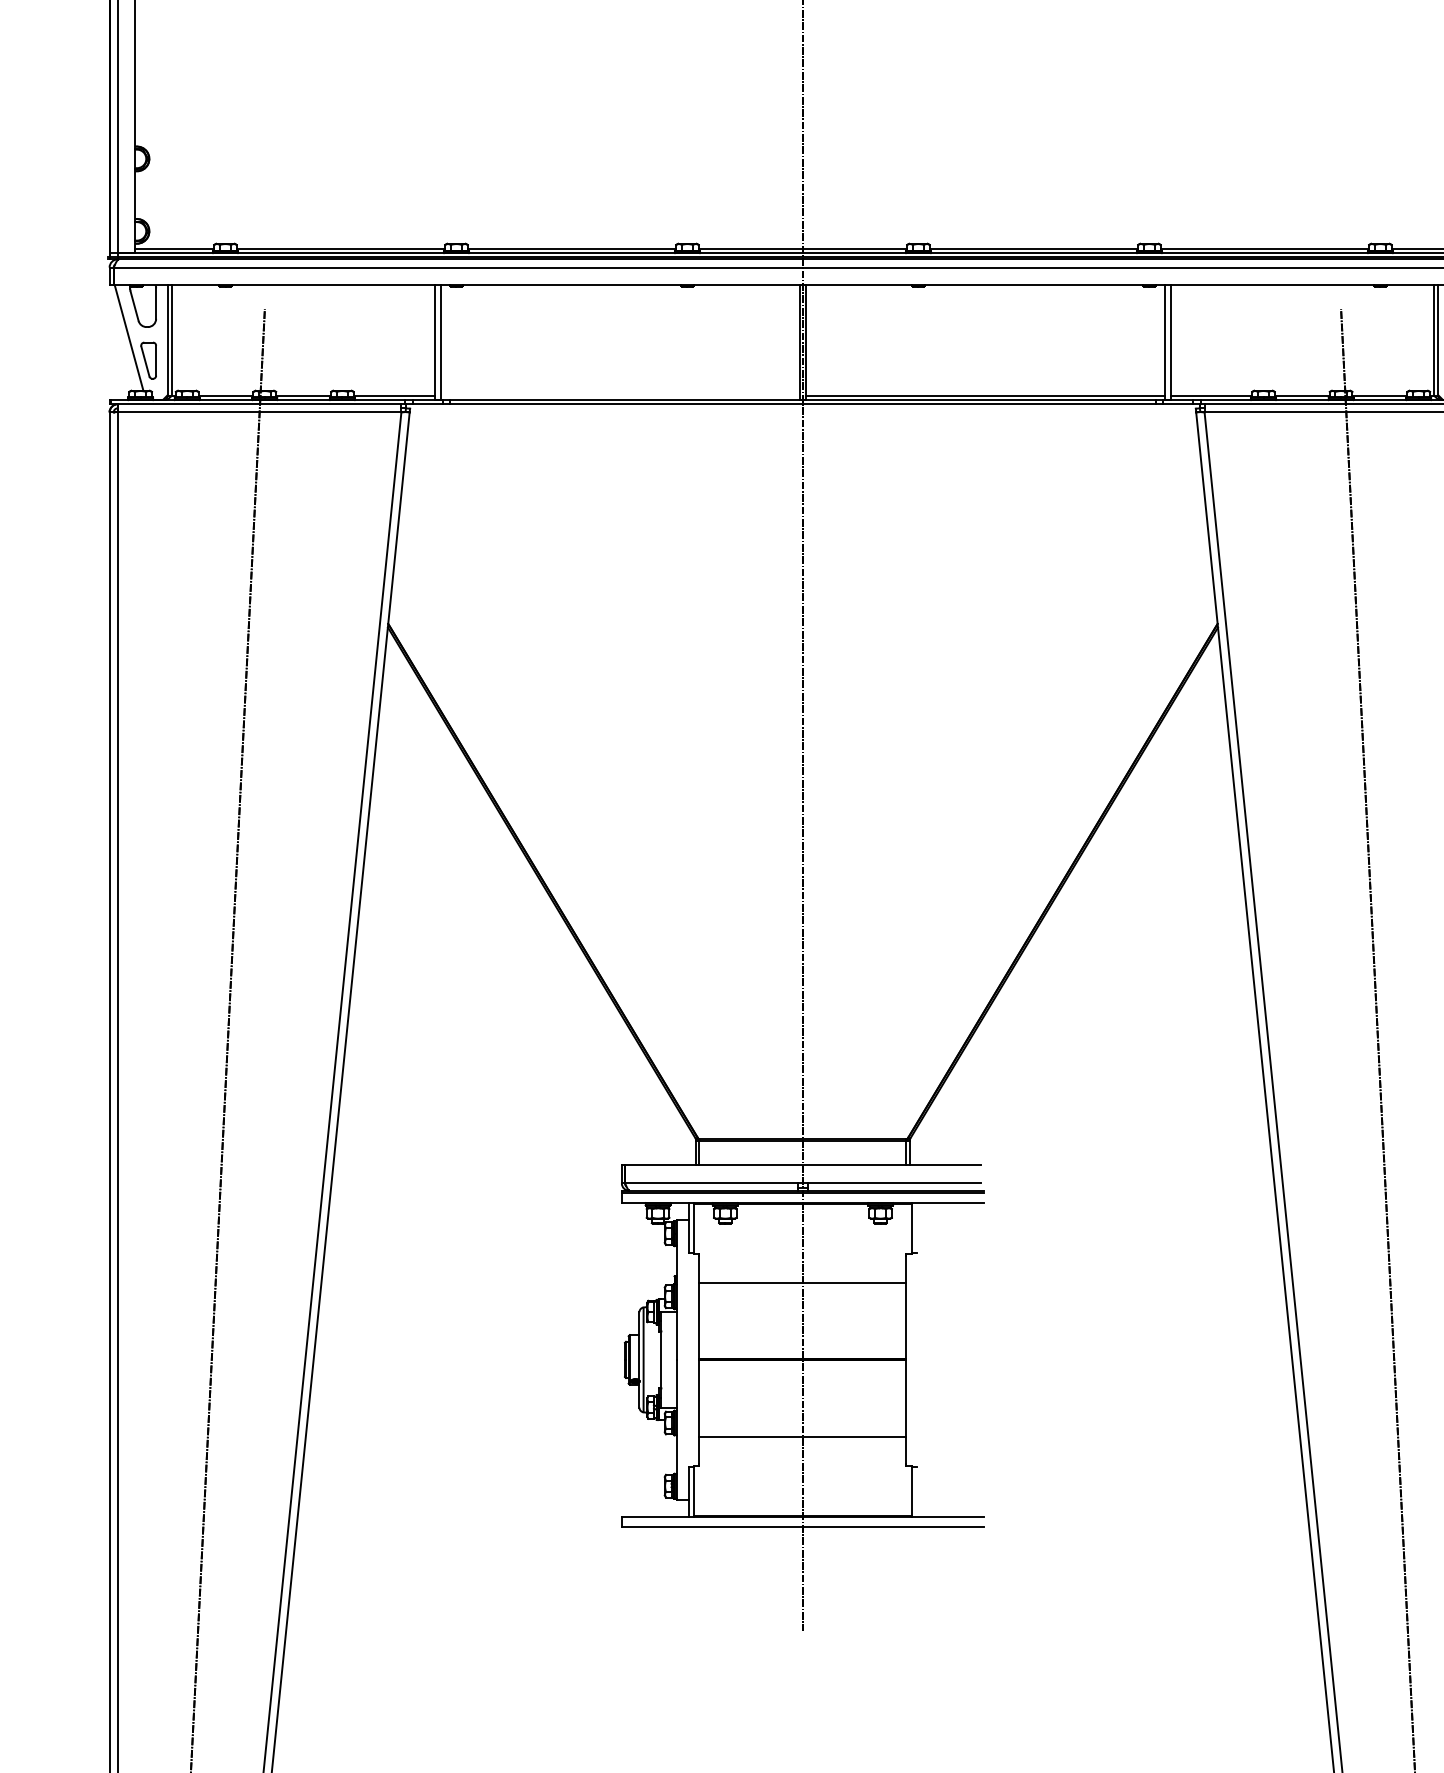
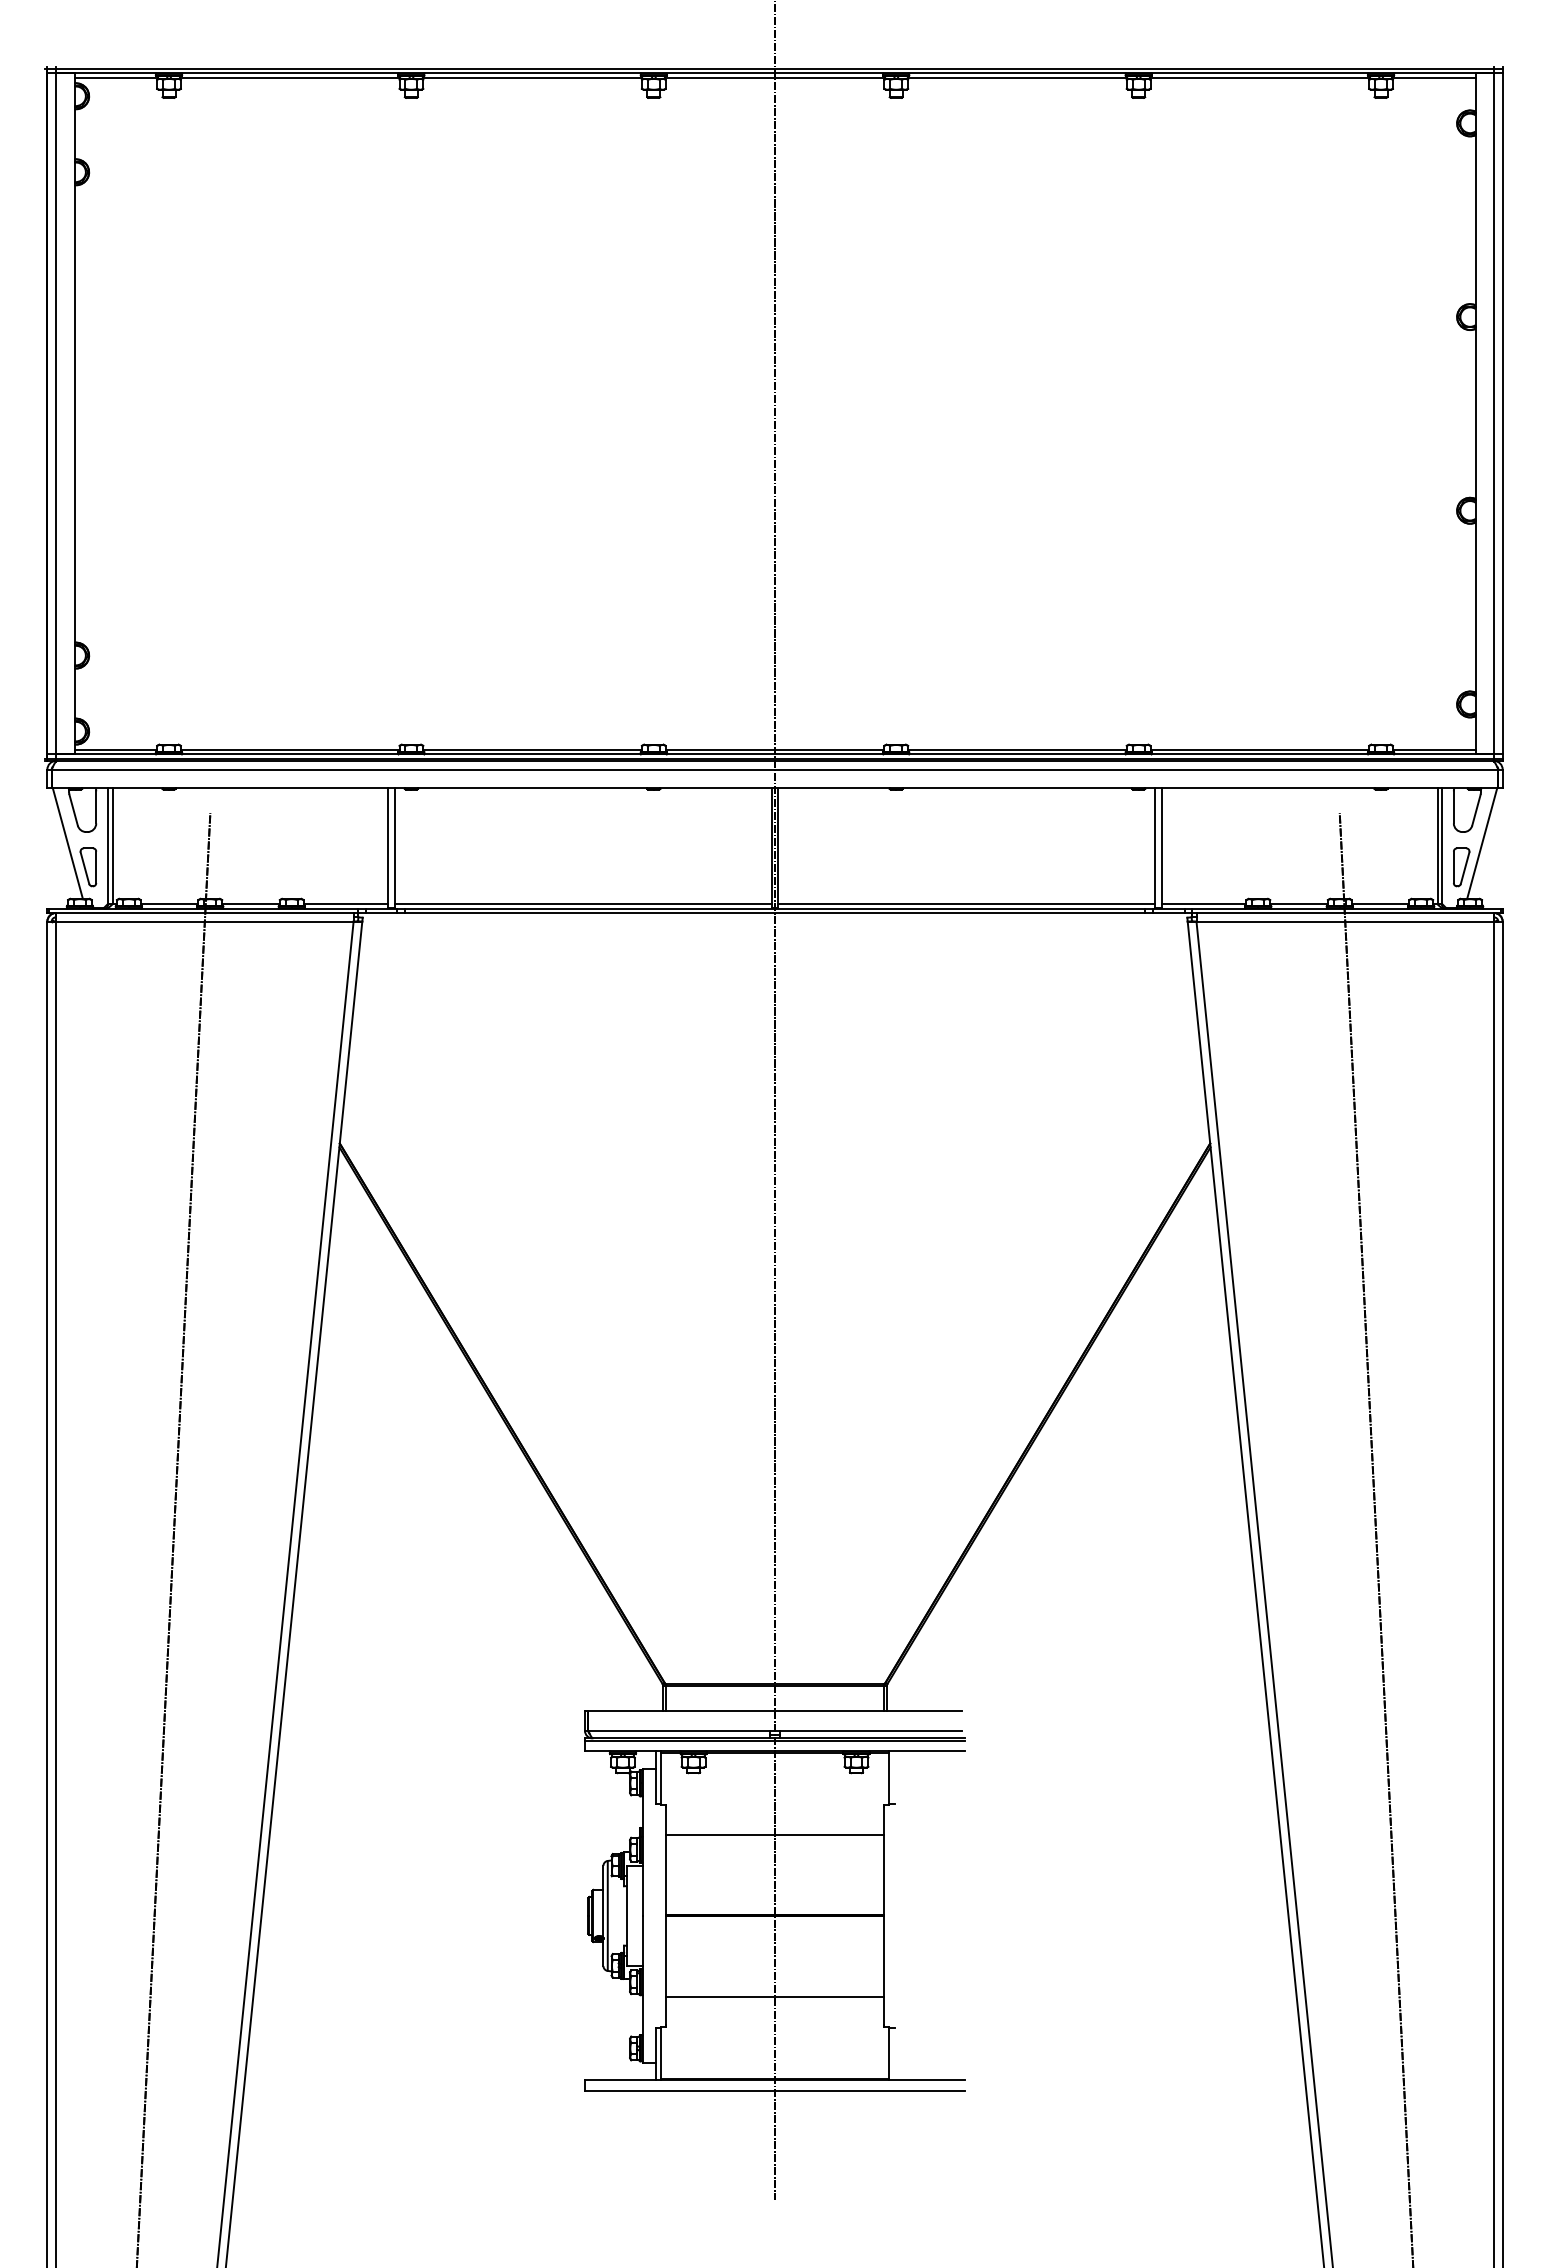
line: (619, 396) -> (582, 904), added

